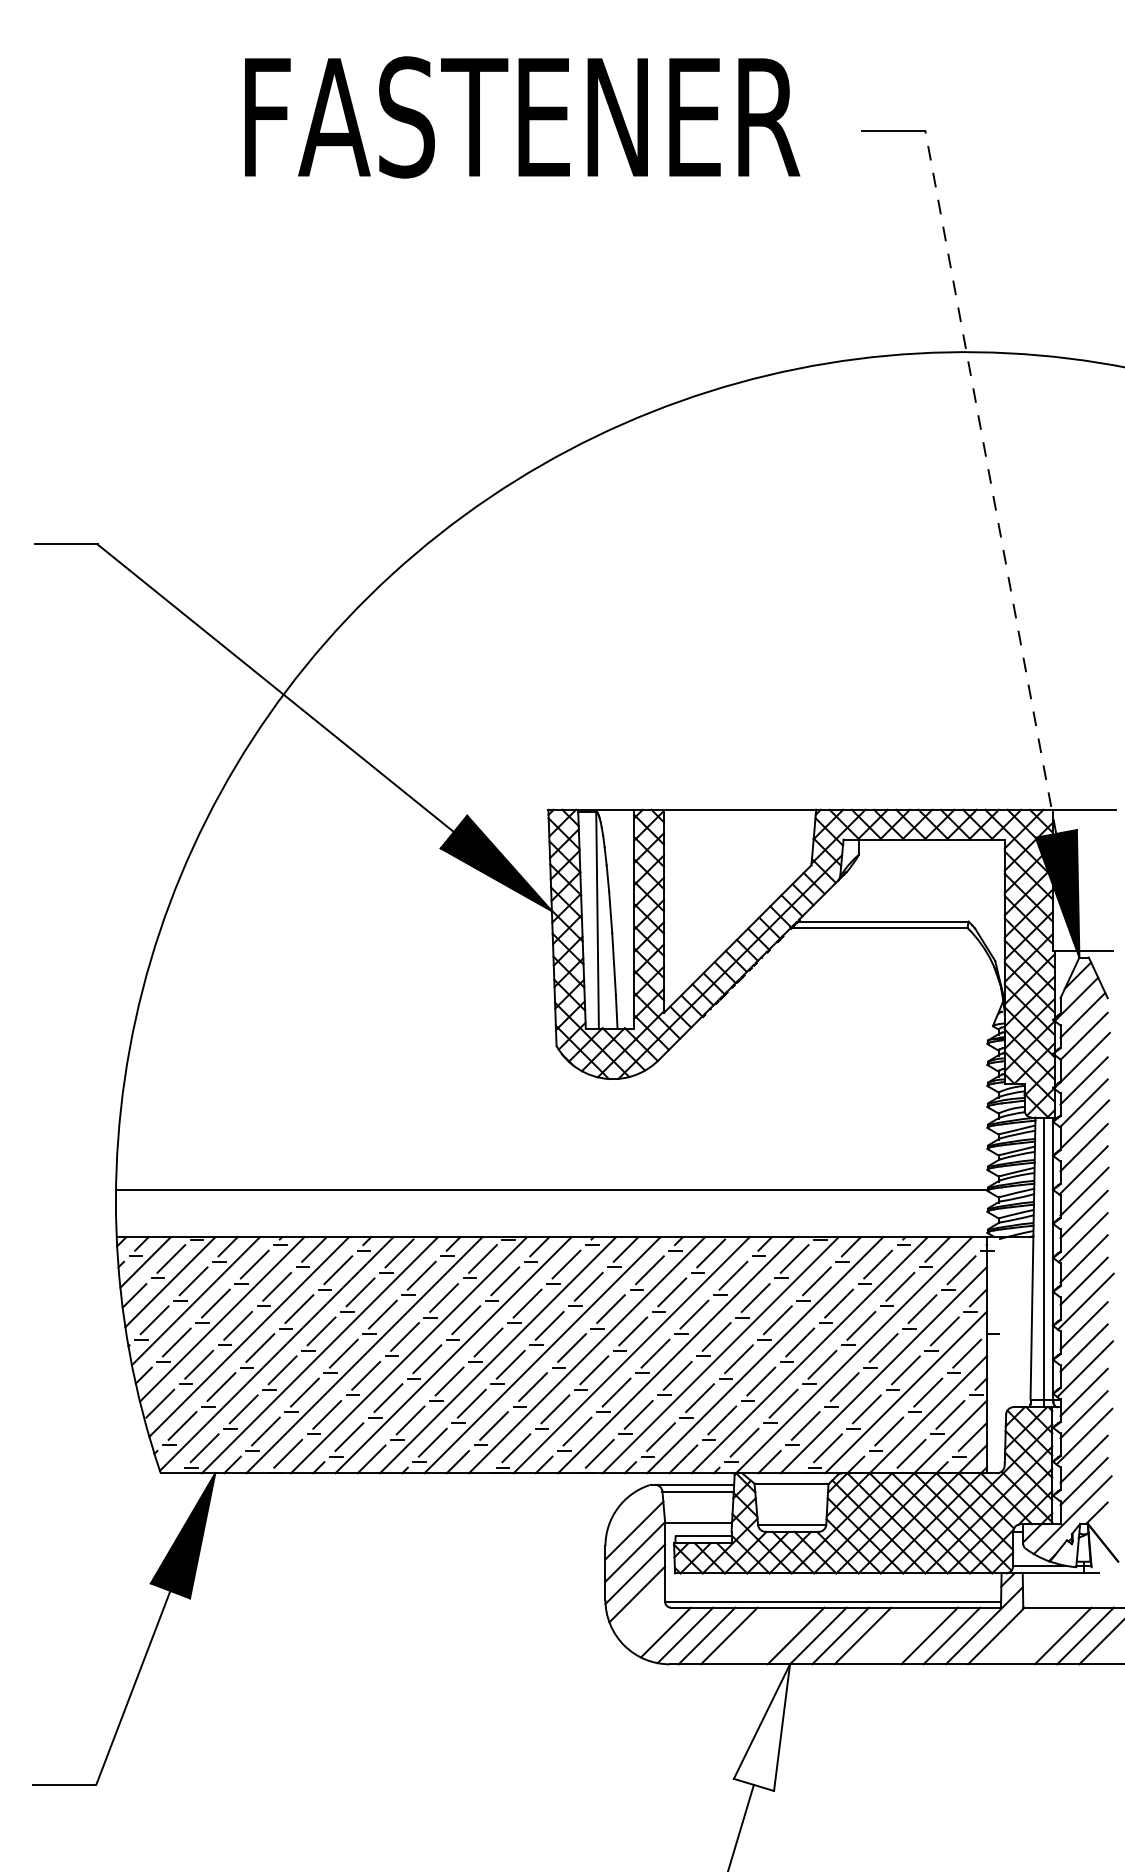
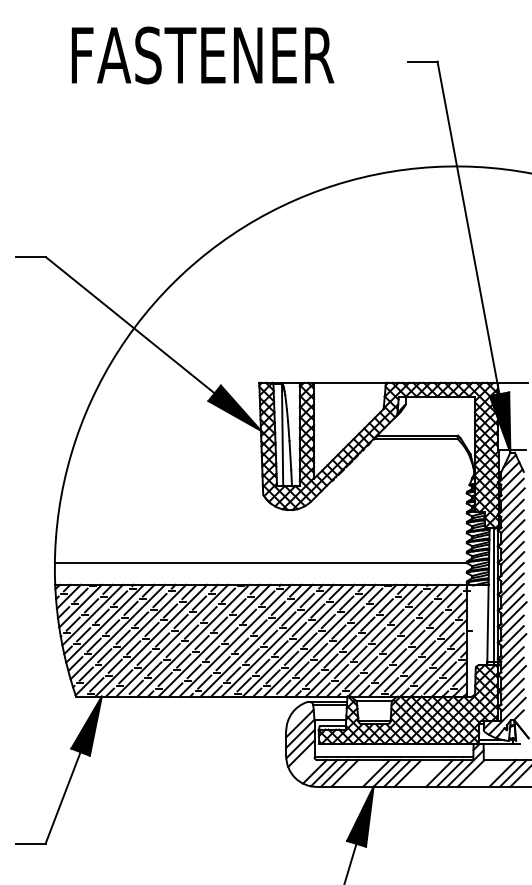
text: (521, 117) -> (202, 55), moved
line: (990, 481) -> (468, 227), dashed -> solid
fill: (762, 1727) -> (360, 816), added

